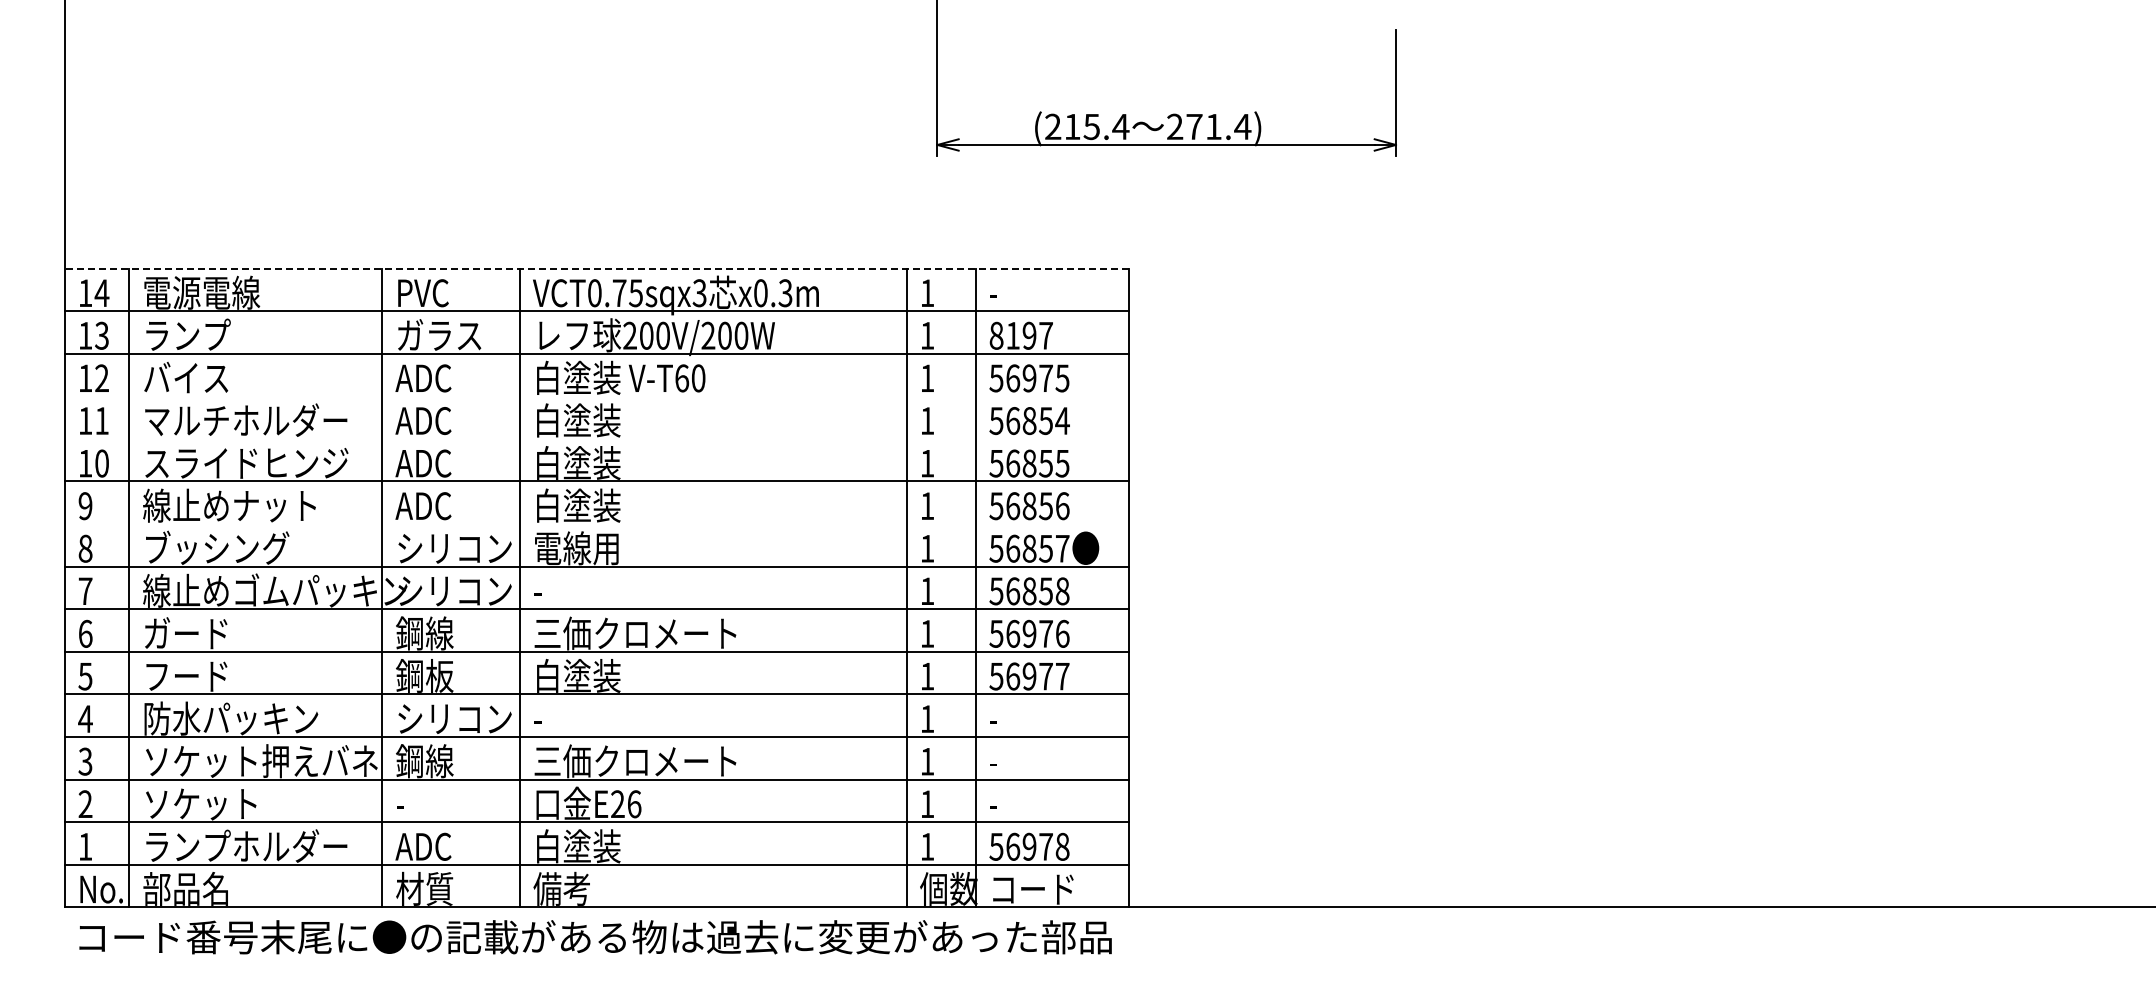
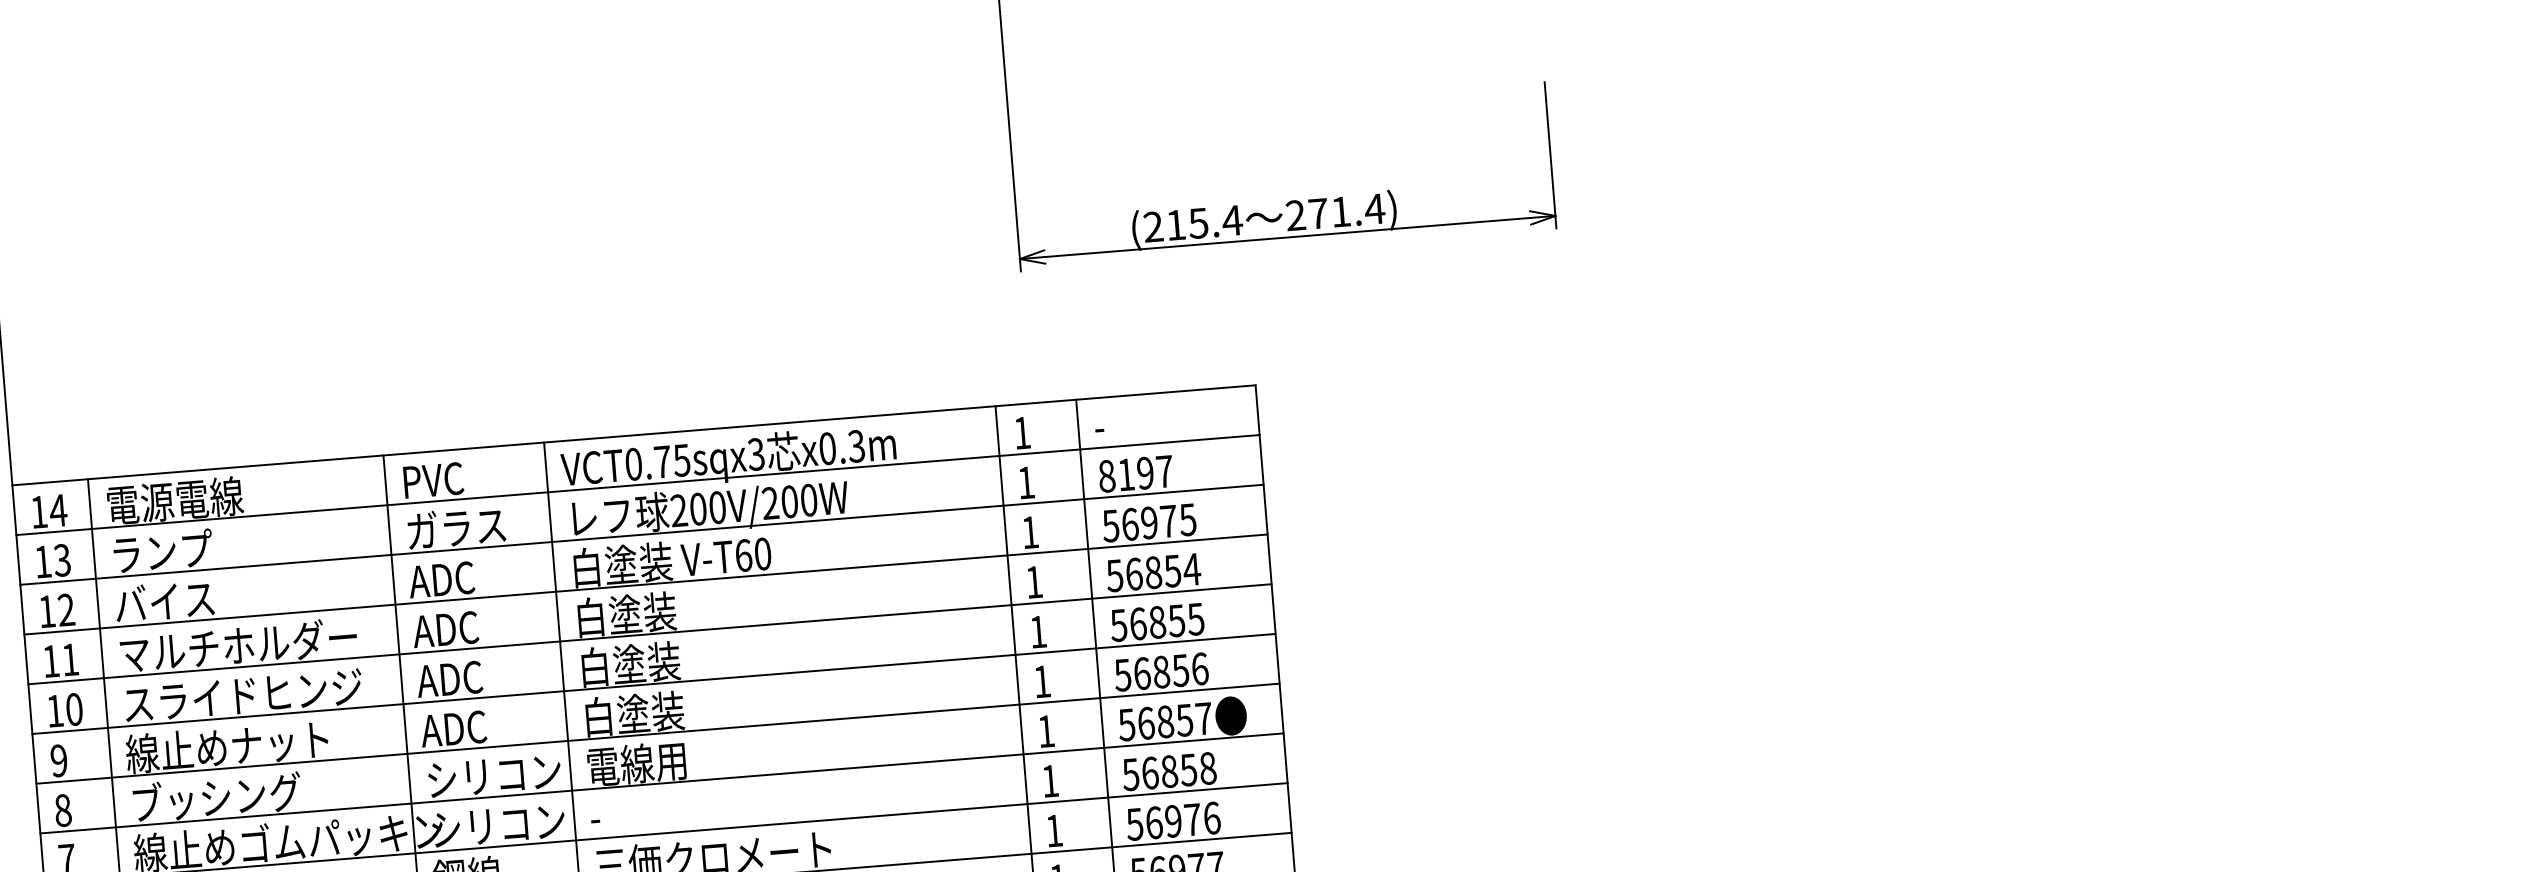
line: (596, 268) -> (633, 435), dashed -> solid
line: (596, 396) -> (645, 584), added
line: (596, 438) -> (649, 633), added
line: (596, 524) -> (657, 734), added

